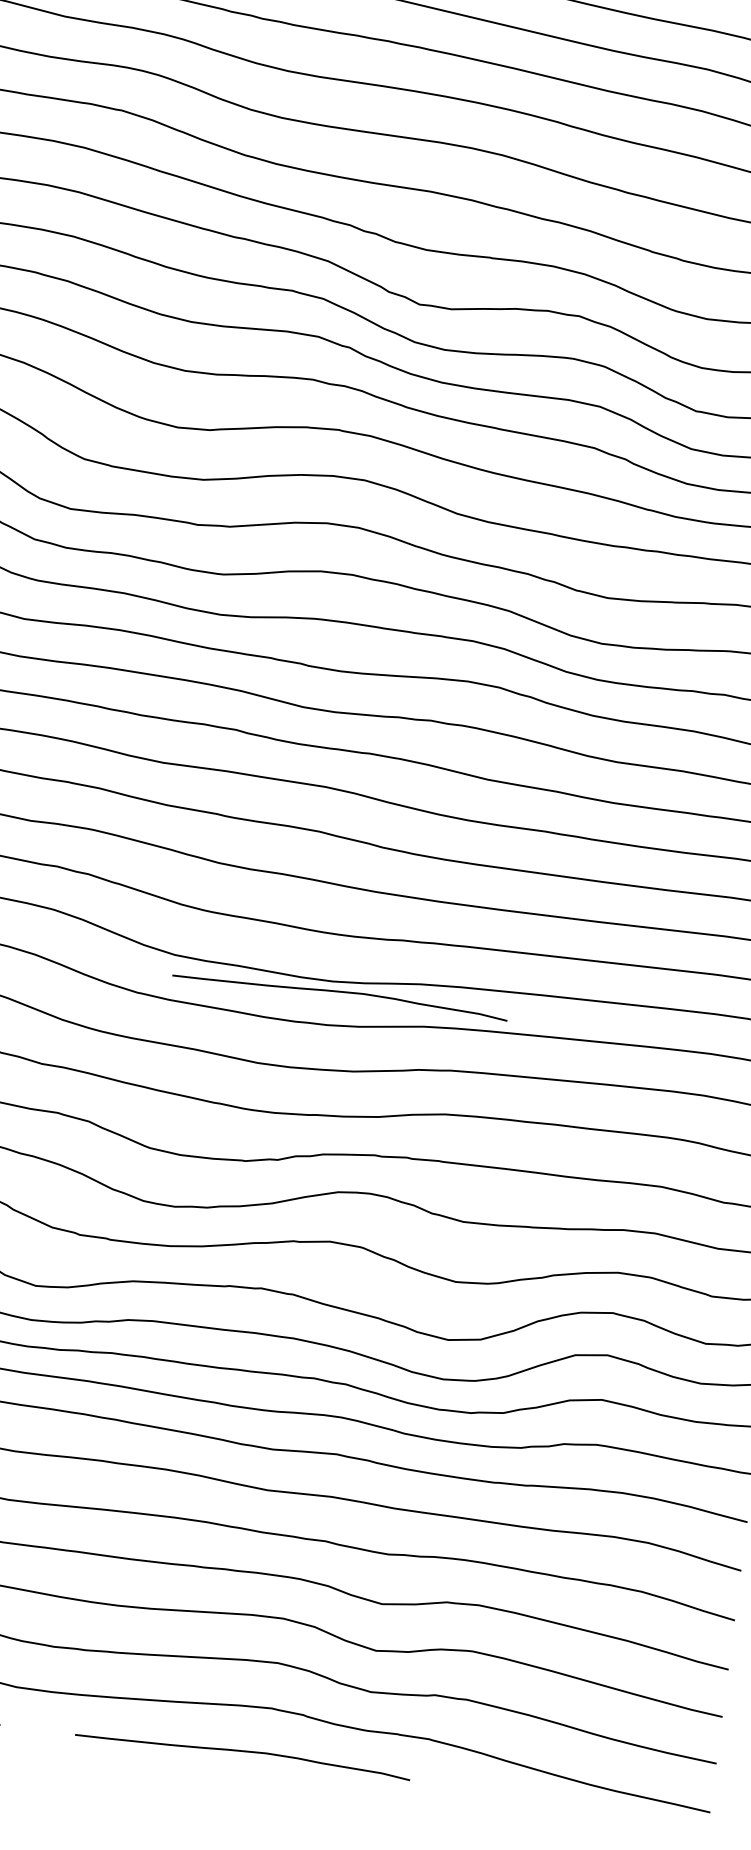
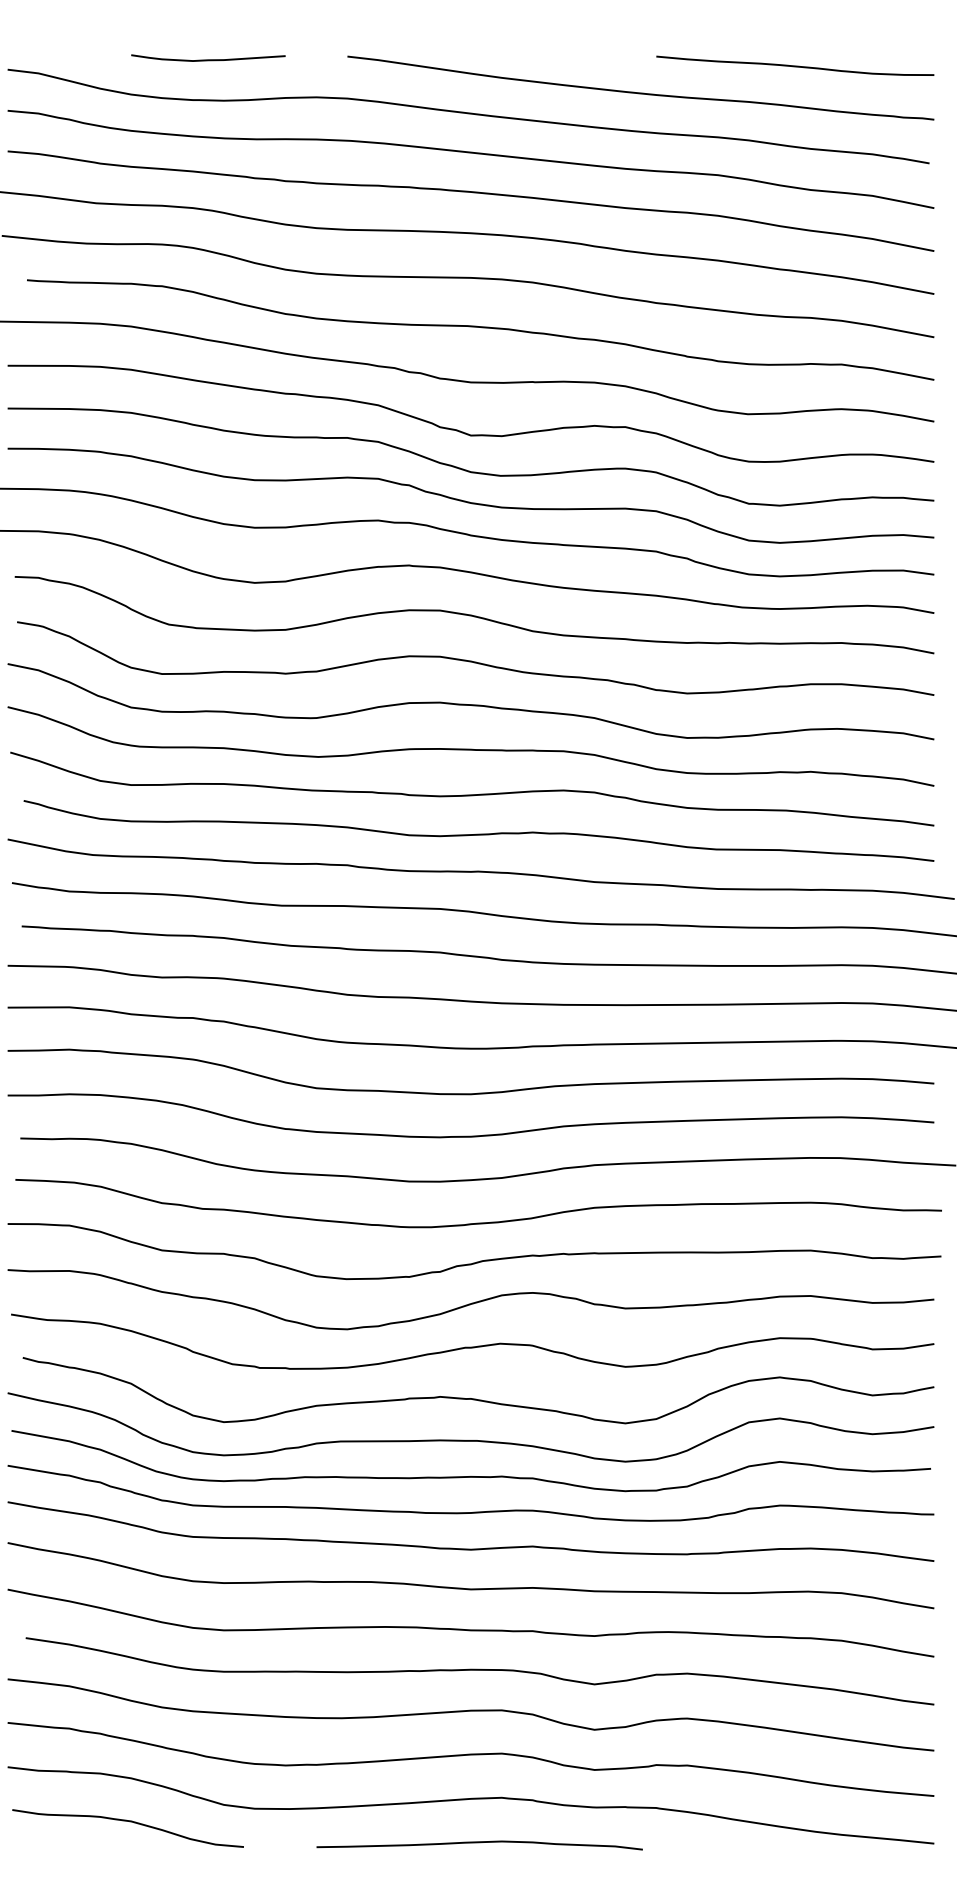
curve: (340, 993) -> (479, 1104), removed

